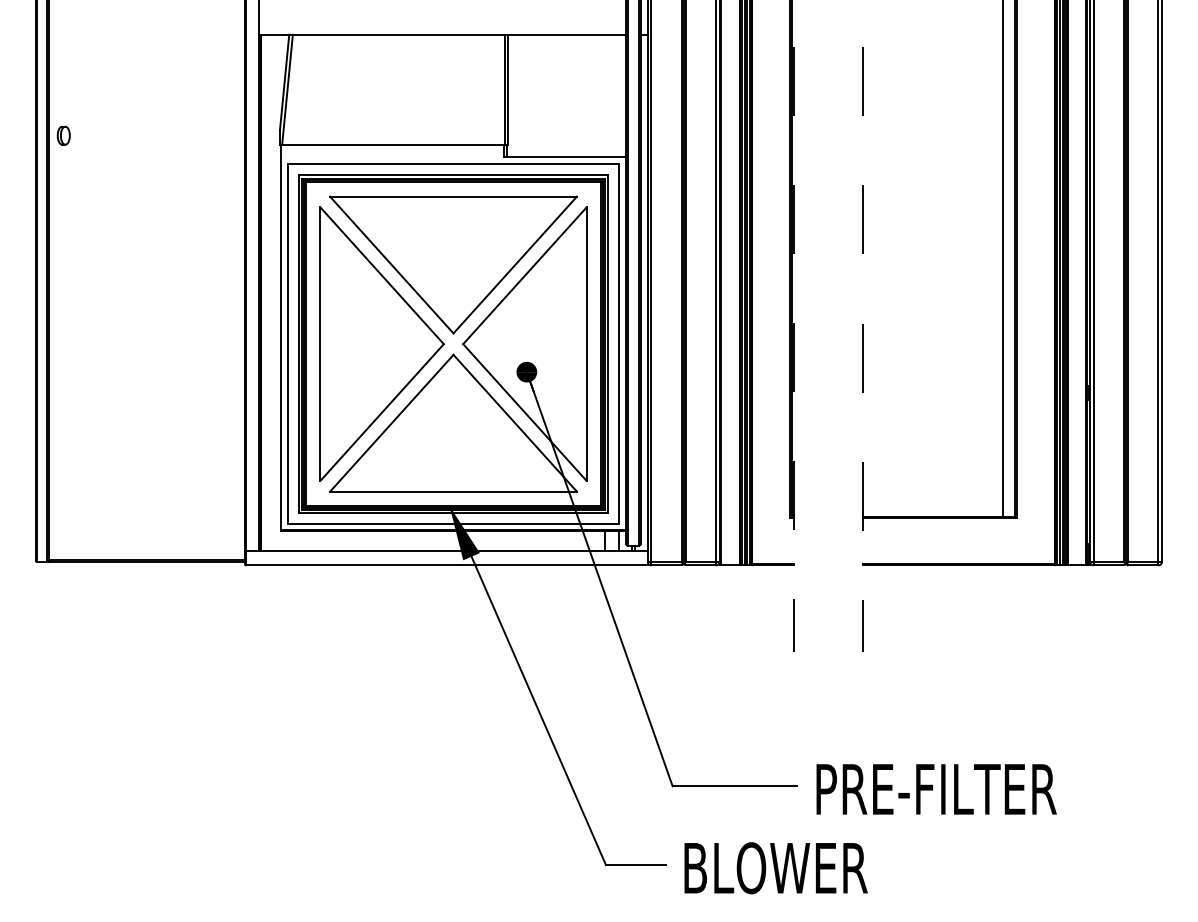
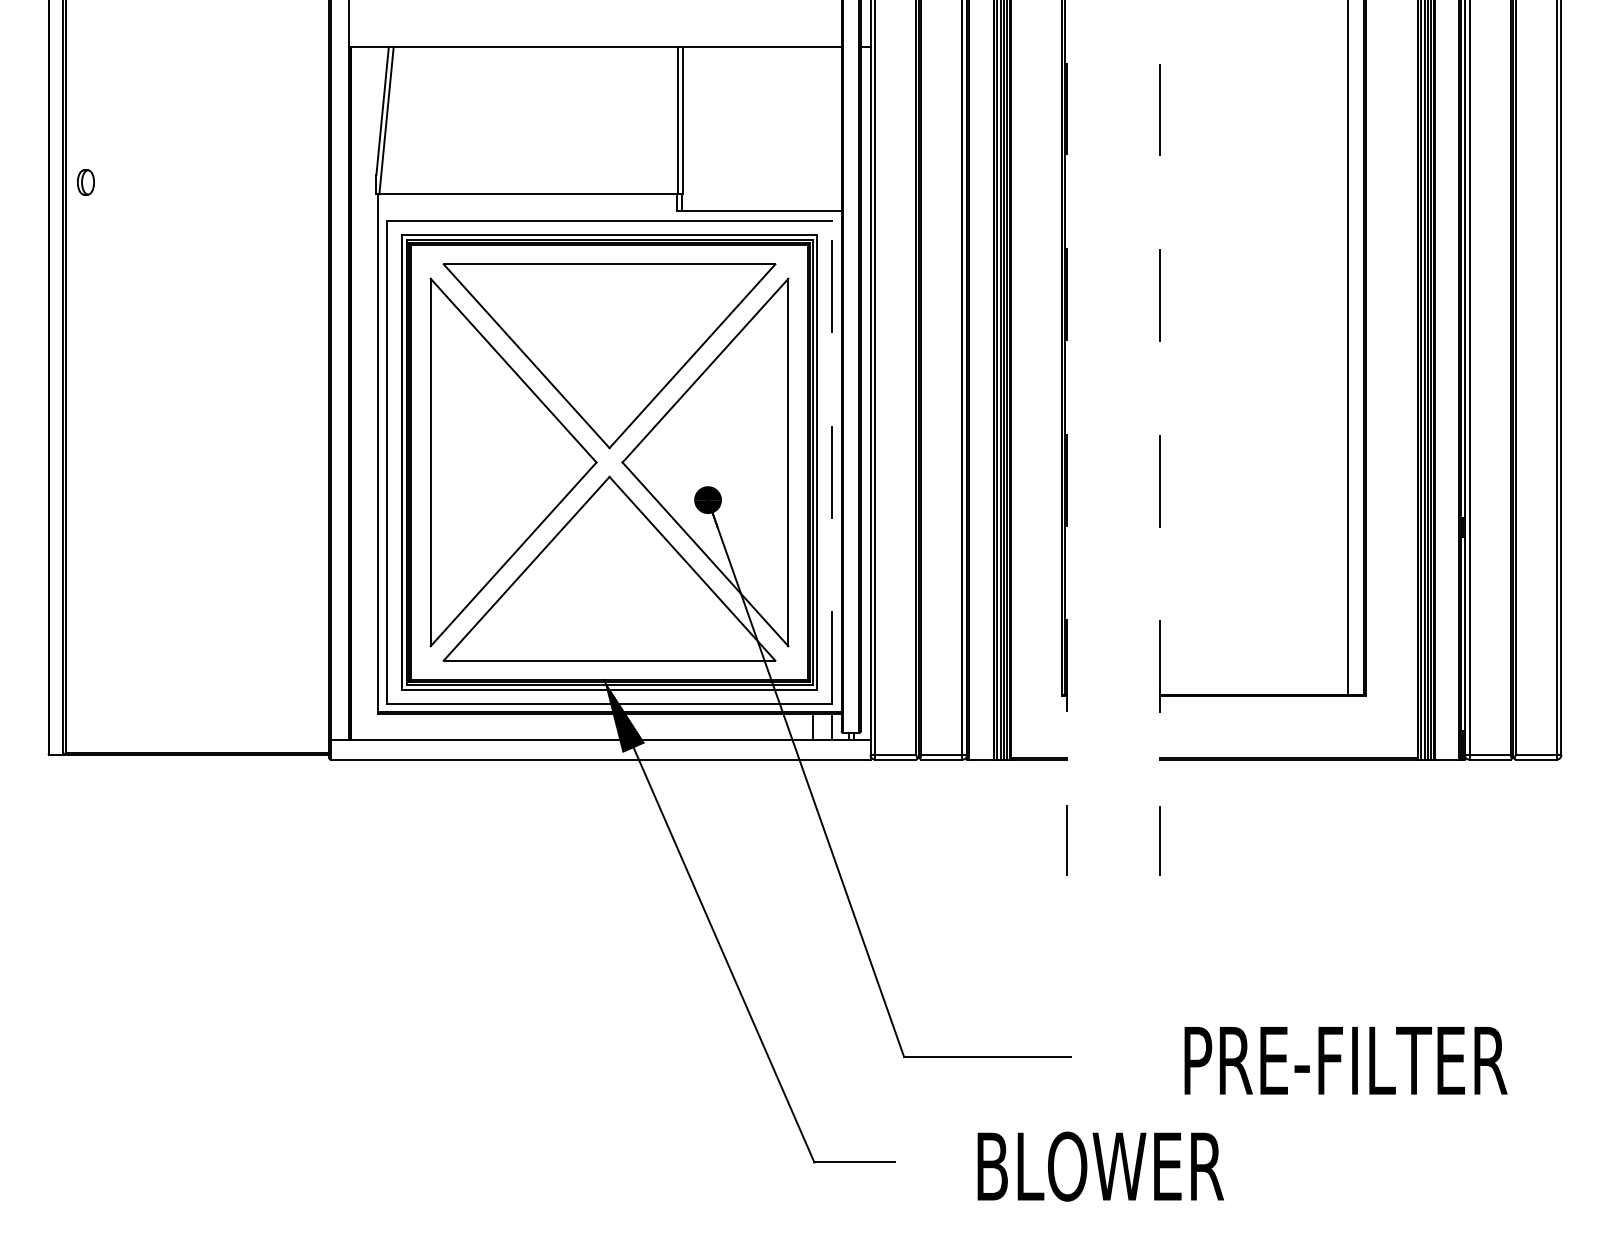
line: (619, 344) -> (832, 462), solid -> dashed
text: (936, 789) -> (1345, 1060), moved
text: (775, 868) -> (1099, 1166), moved

